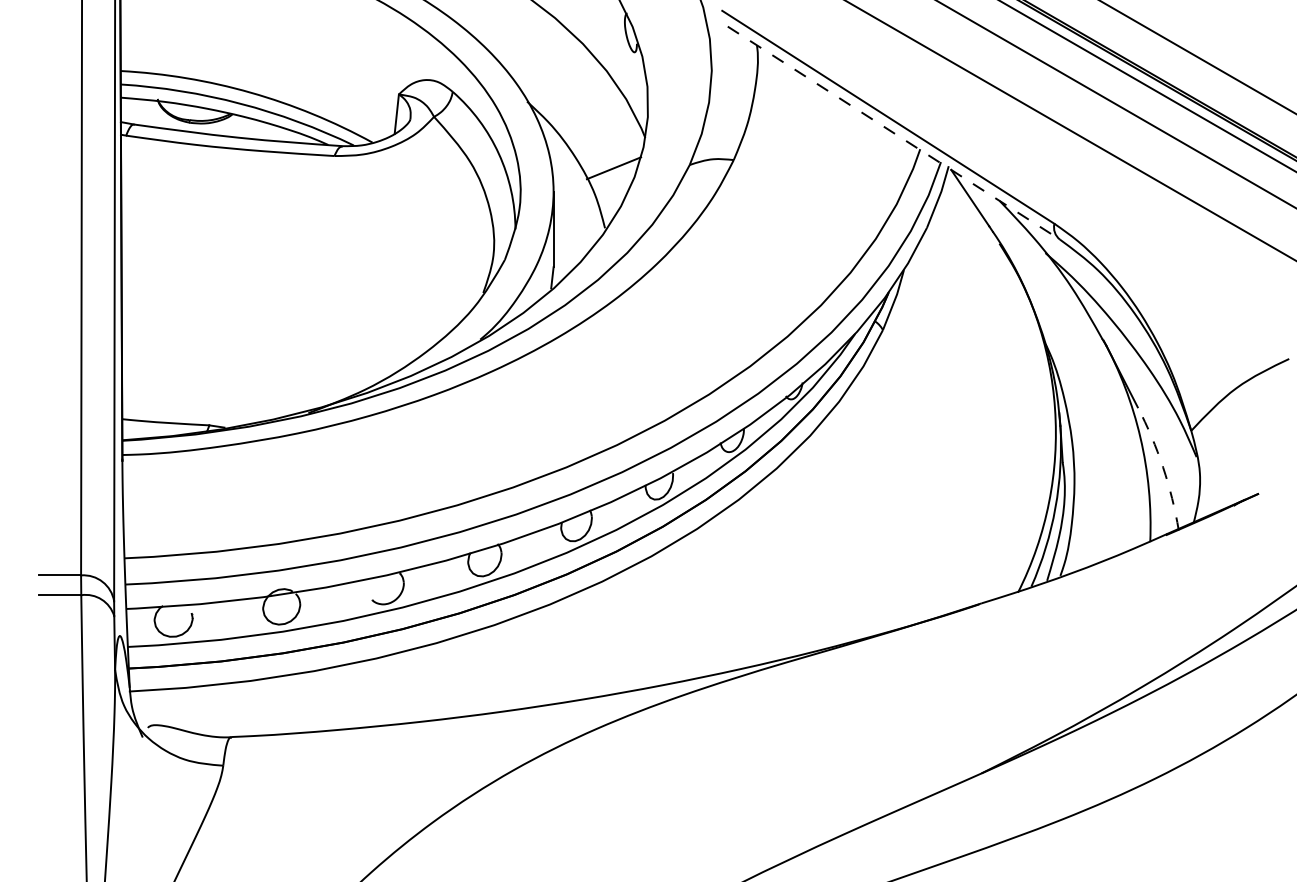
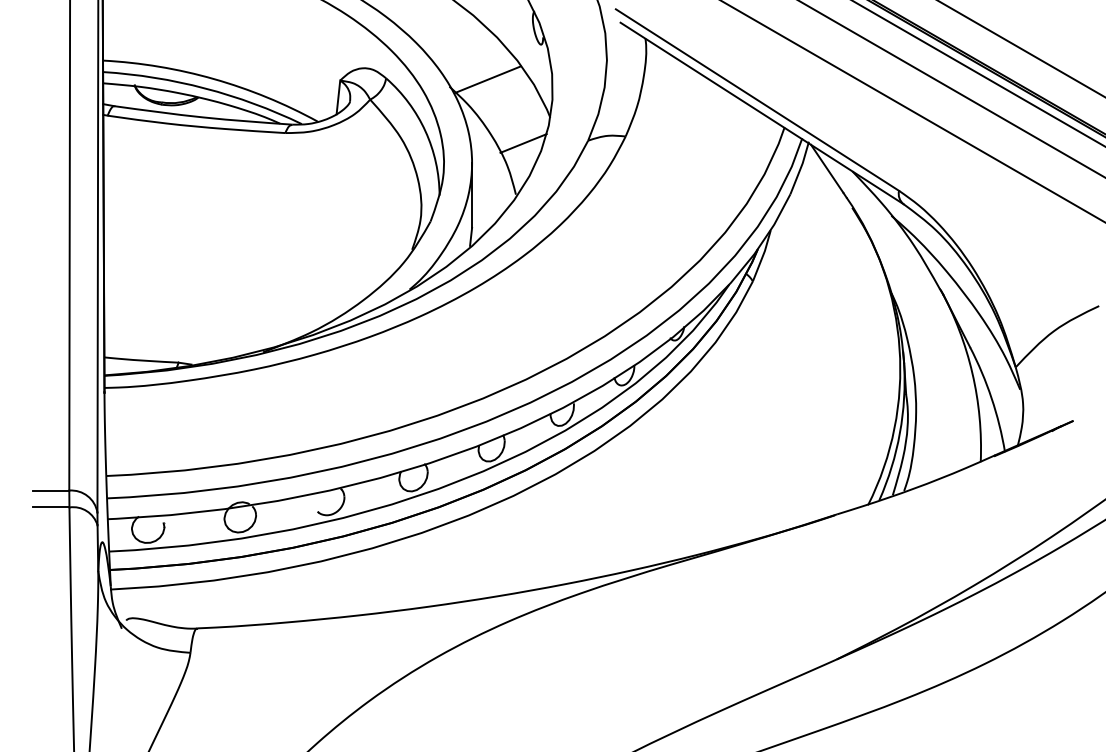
line: (572, 92) -> (488, 78), added
line: (894, 133) -> (762, 113), dashed -> solid
arc: (1163, 467) -> (992, 398), dashed -> solid

